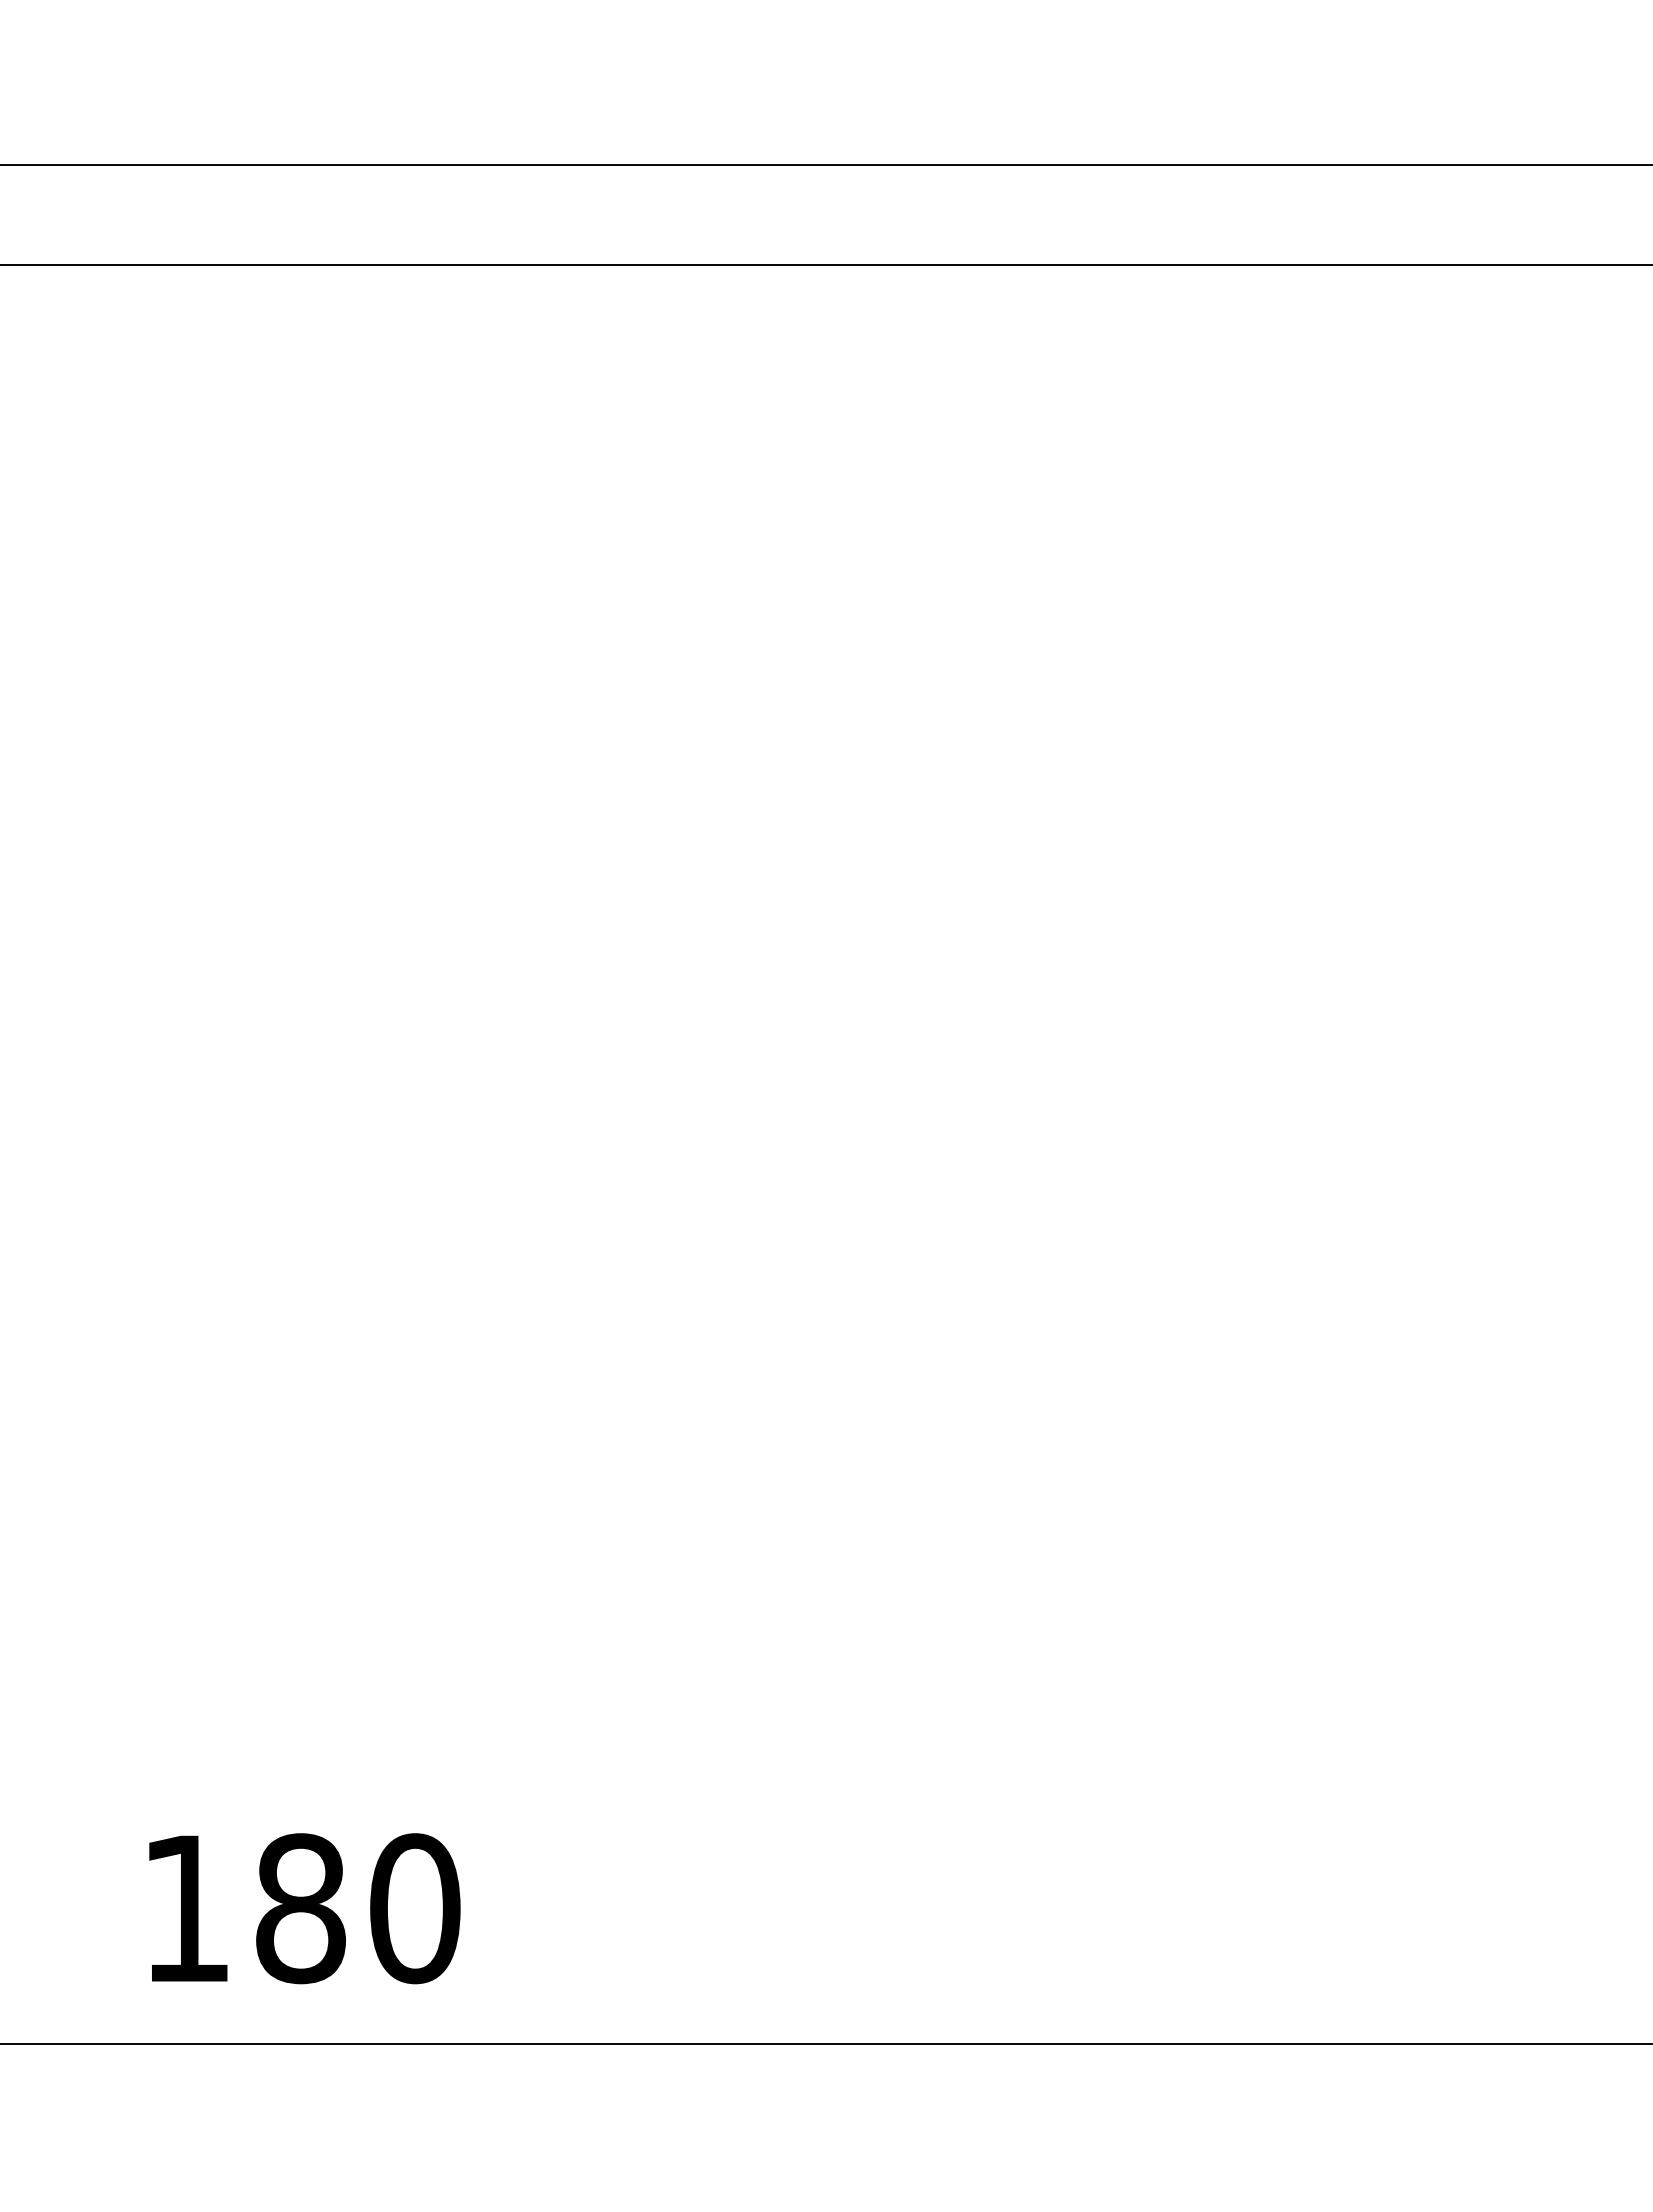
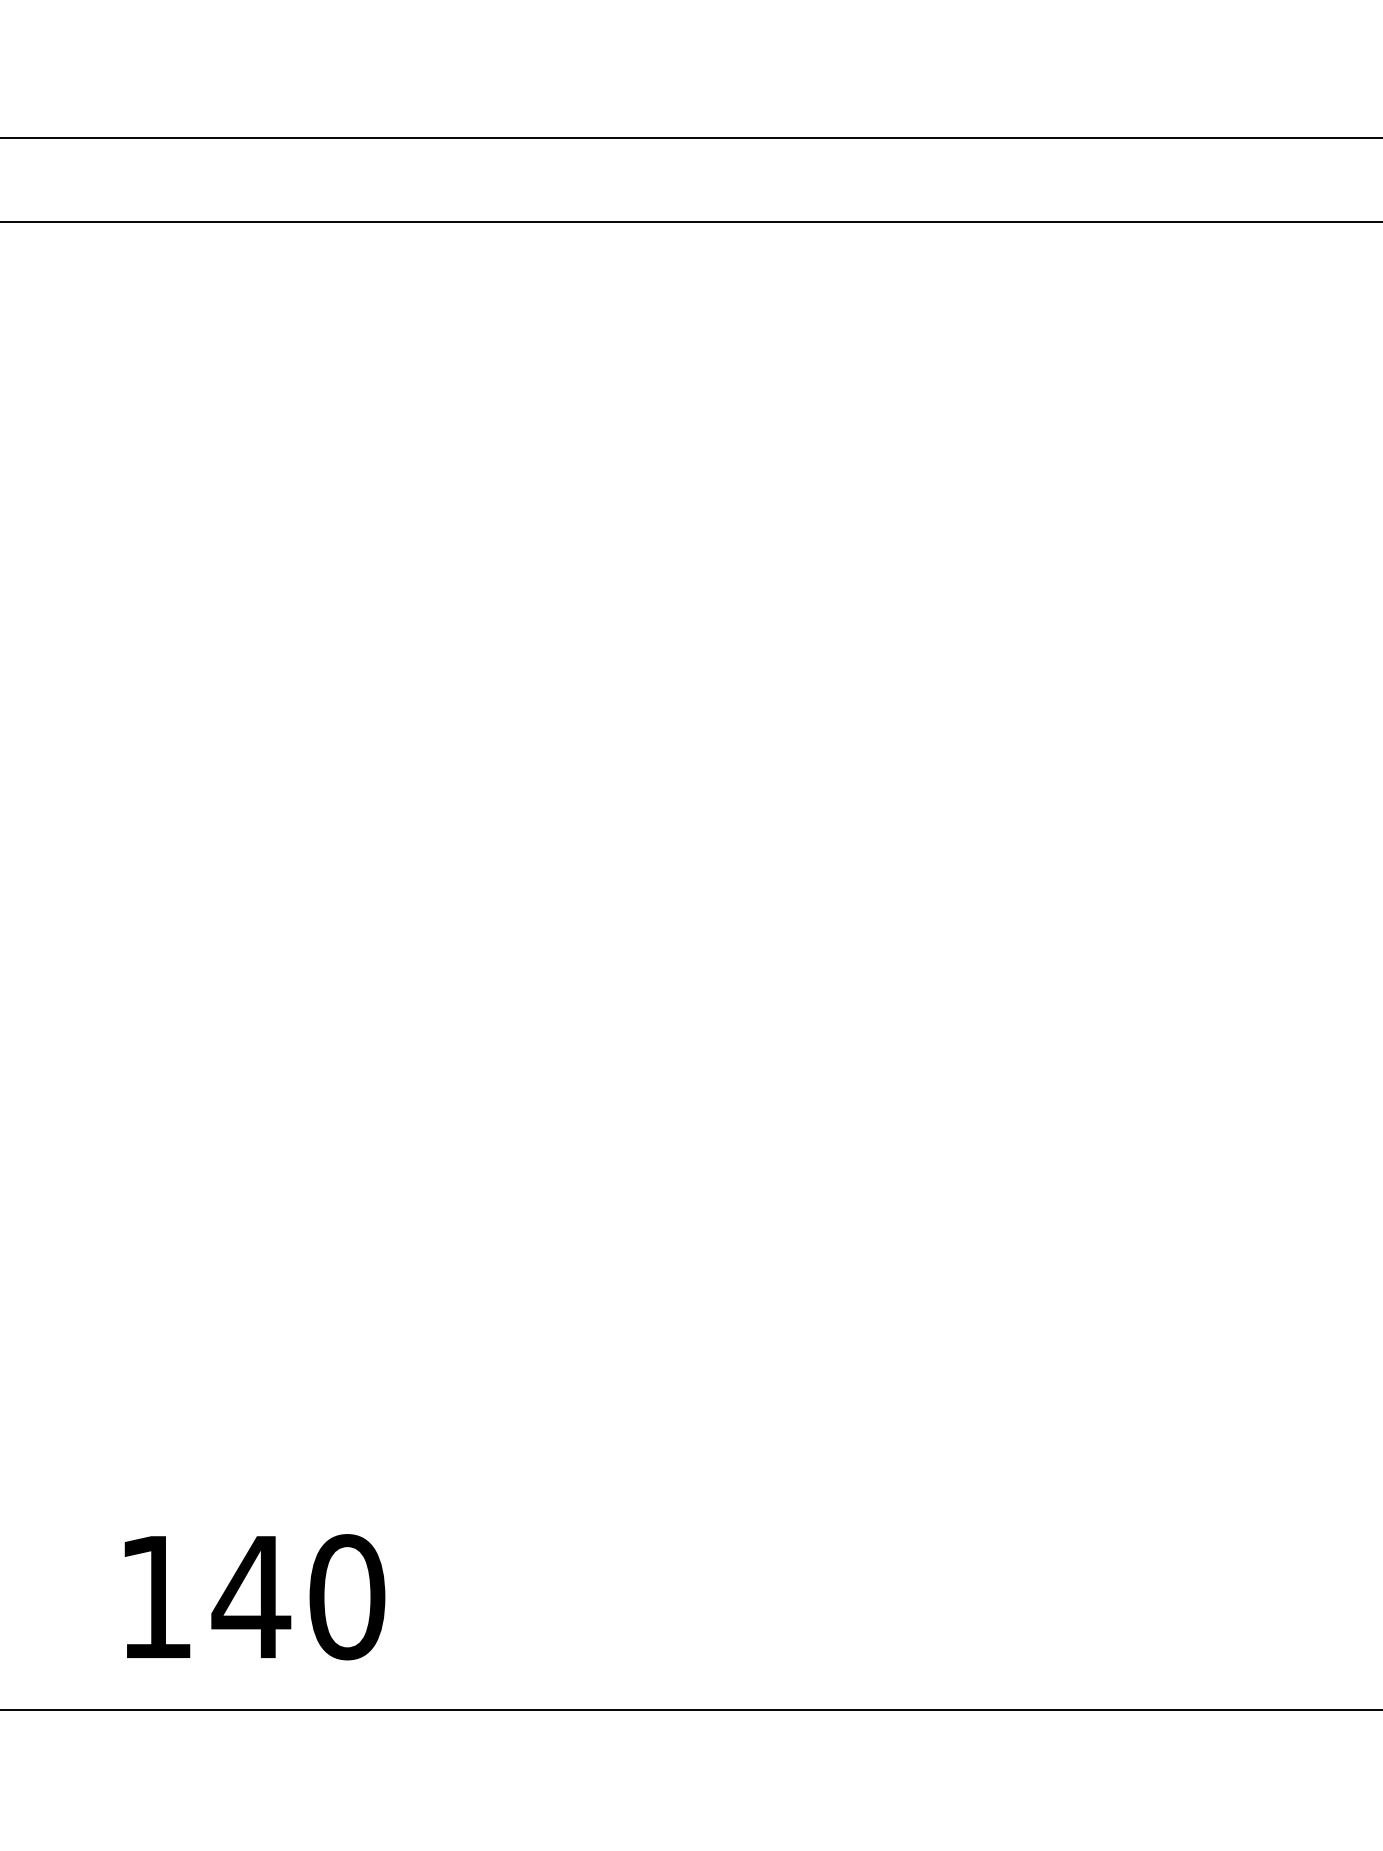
text: (300, 1908) -> (251, 1597), 180 -> 140

